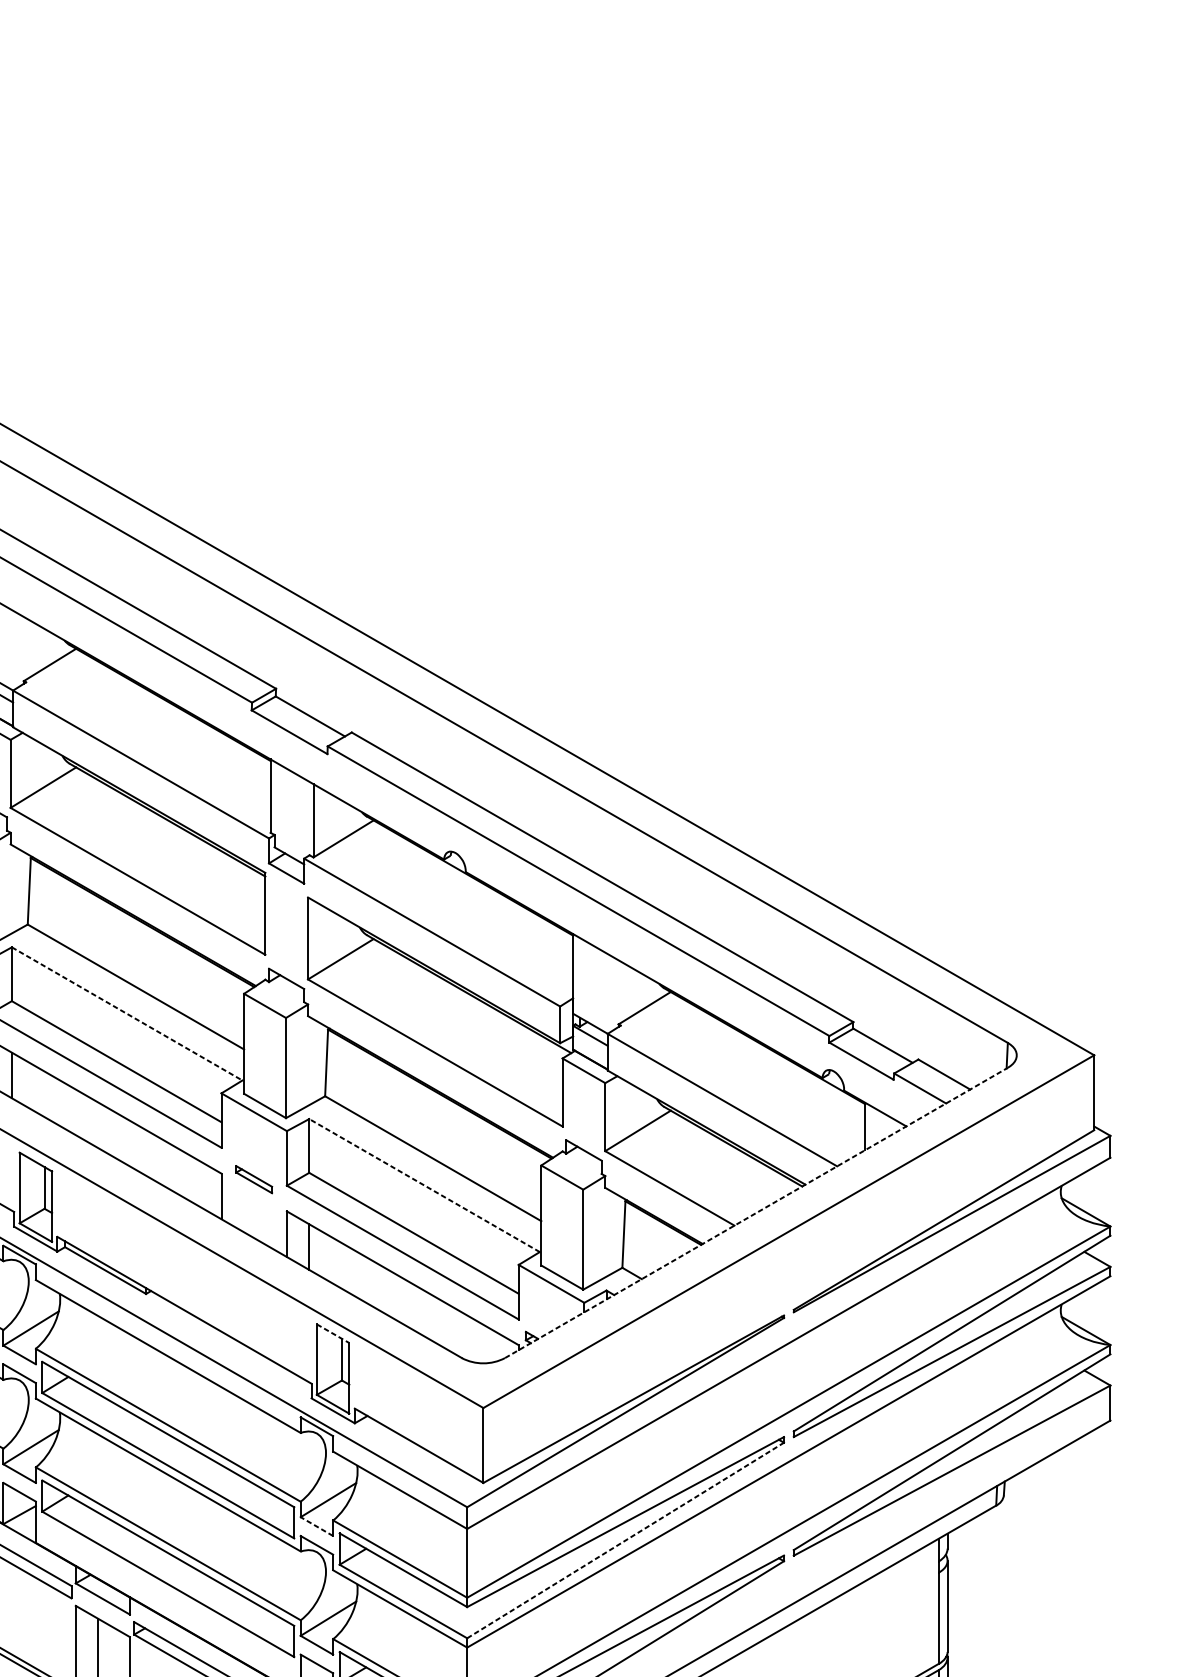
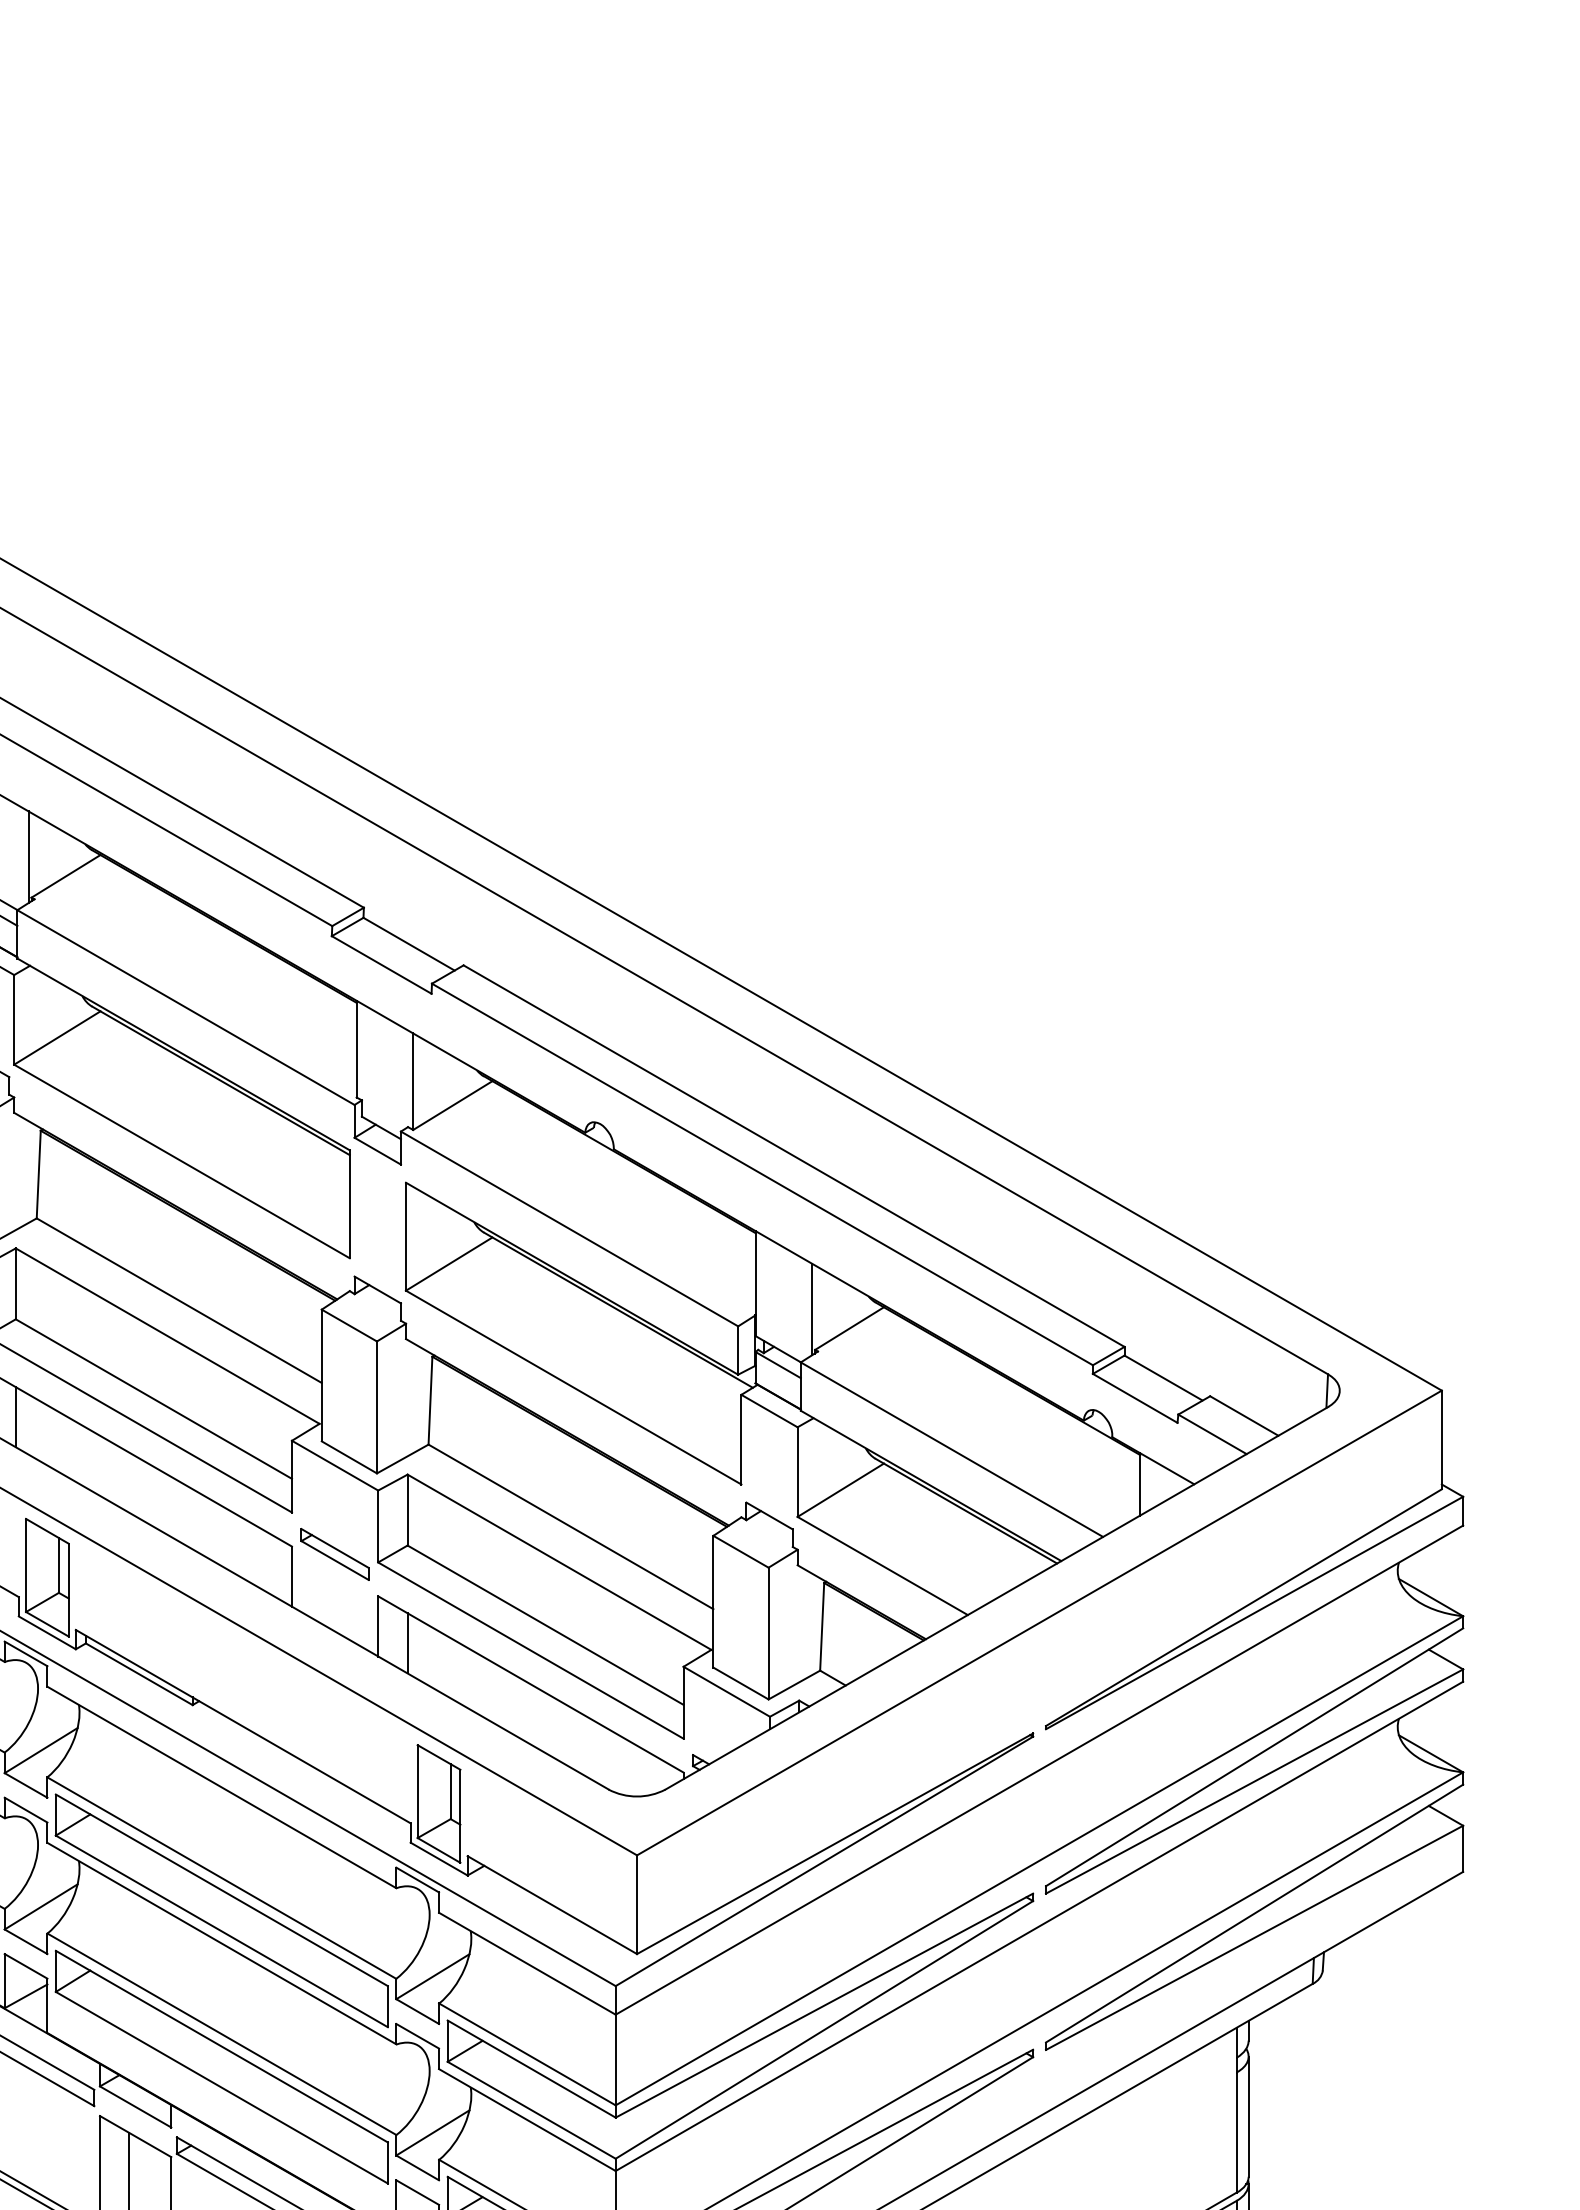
line: (21, 650) -> (28, 857), added
line: (616, 993) -> (812, 1309), added
line: (127, 1014) -> (168, 1336), dashed -> solid
part: (253, 1179) -> (334, 1554), size x1.43
line: (424, 1185) -> (559, 1562), dashed -> solid
line: (756, 1213) -> (997, 1598), dashed -> solid
line: (333, 1333) -> (439, 1757), dashed -> solid
line: (316, 1526) -> (417, 2011), dashed -> solid
line: (625, 1540) -> (824, 2029), dashed -> solid

